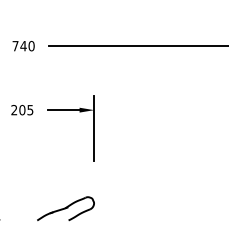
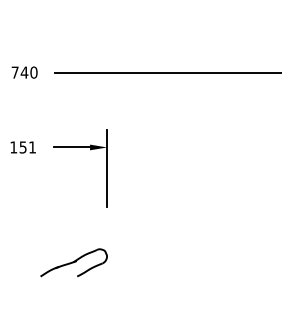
text: (21, 110) -> (22, 147), 205 -> 151

